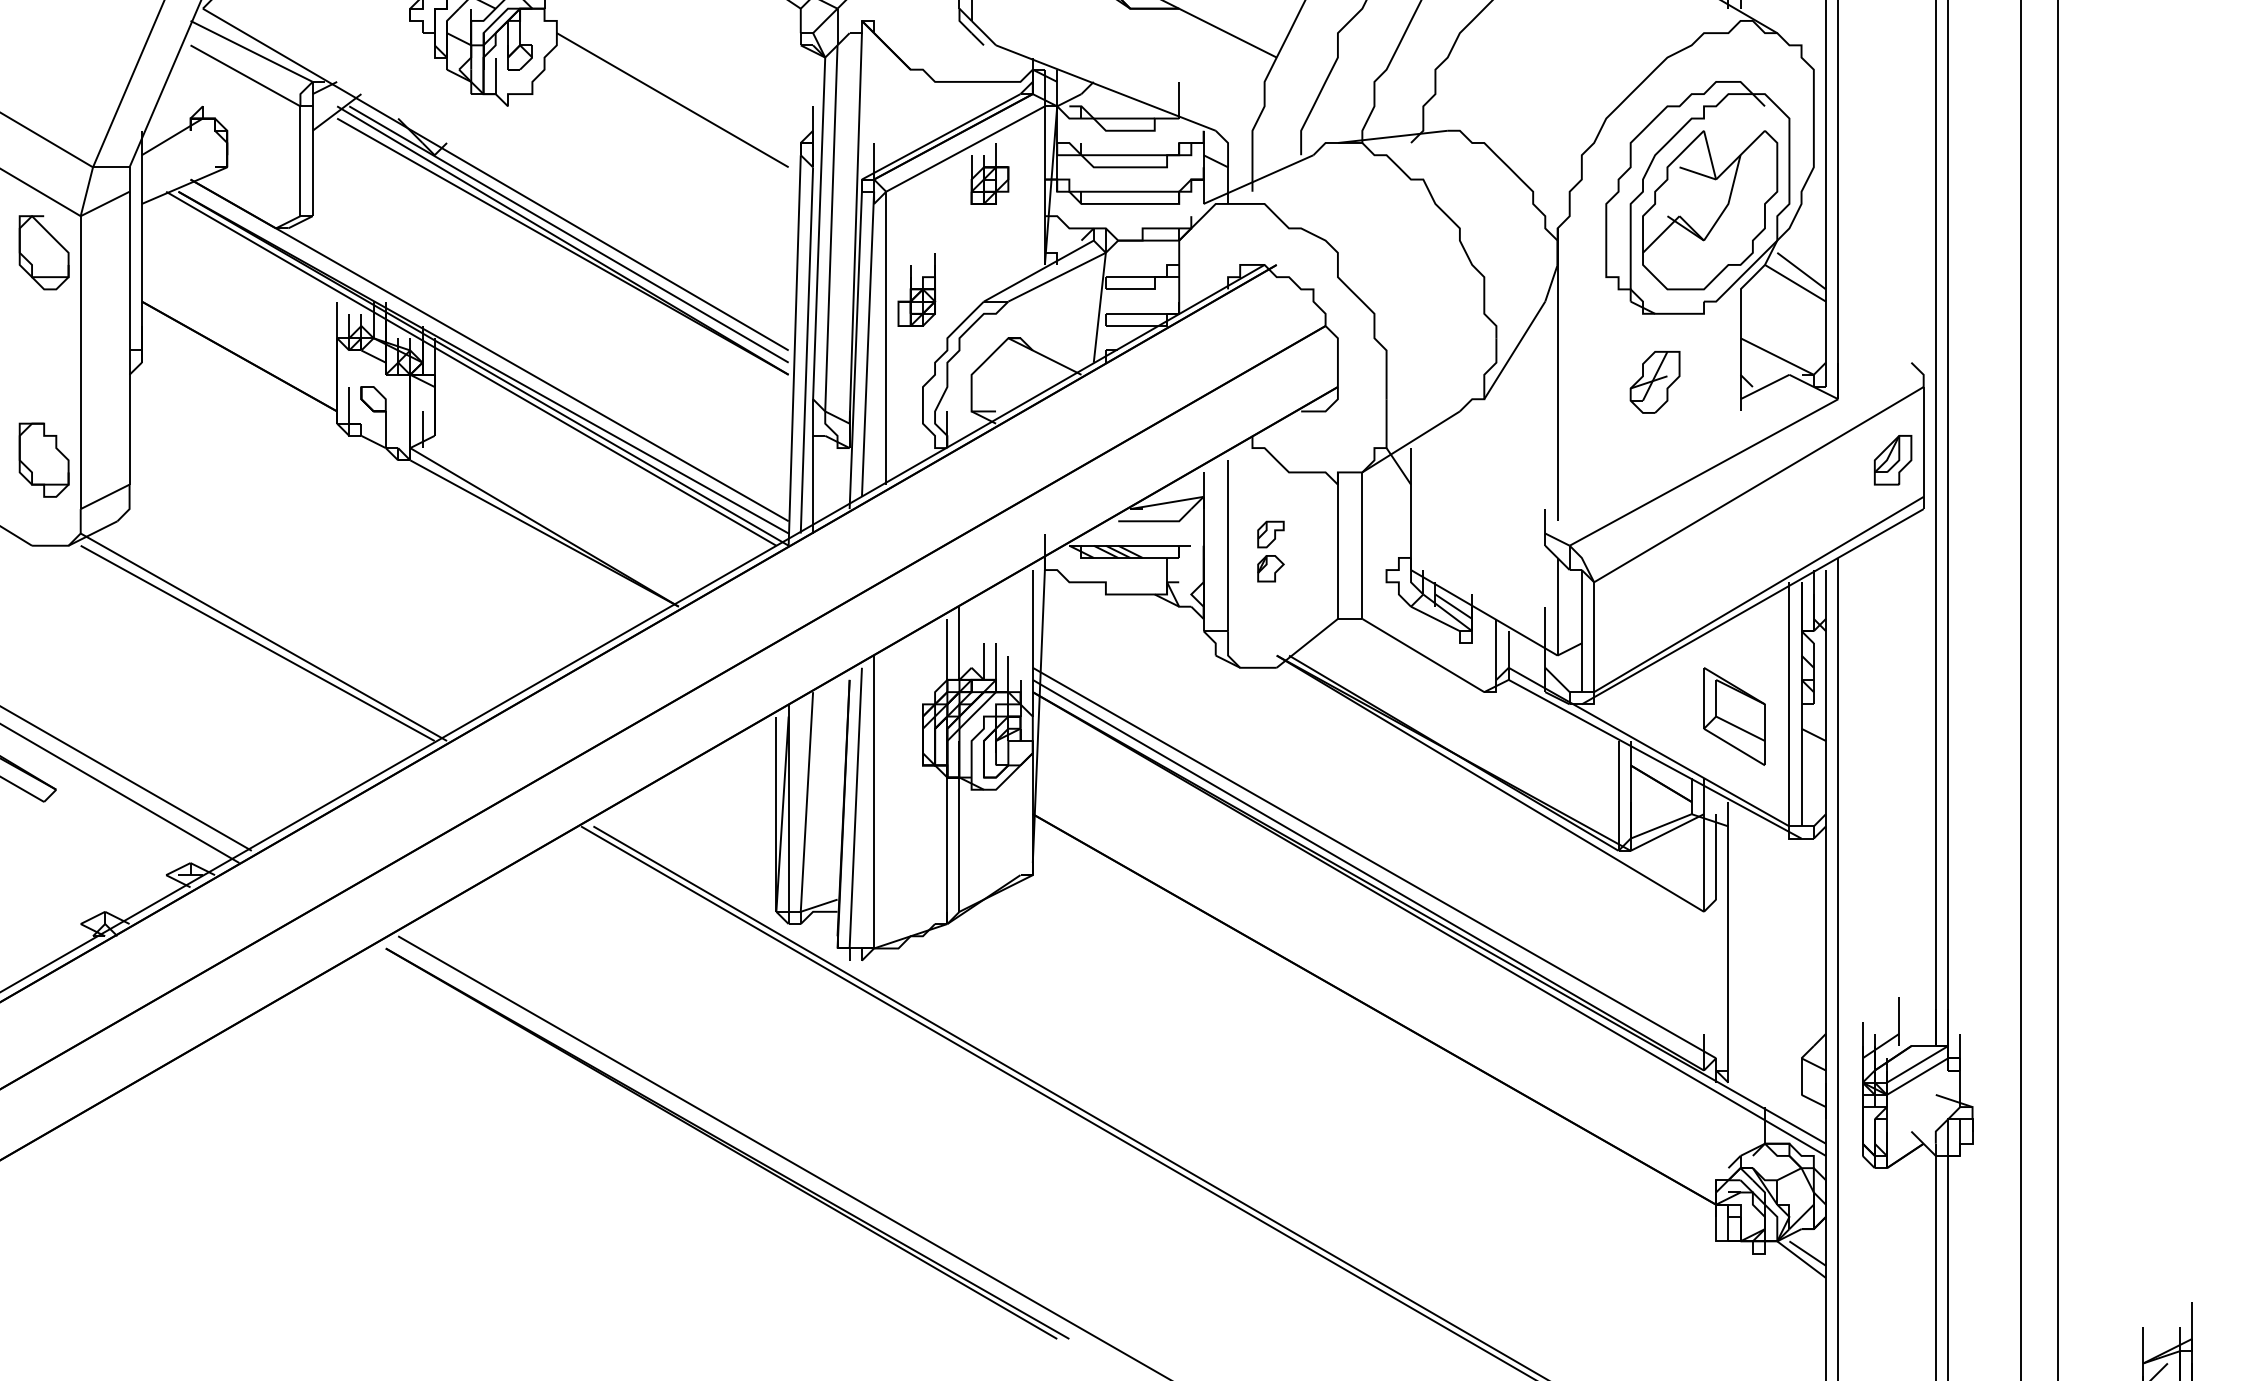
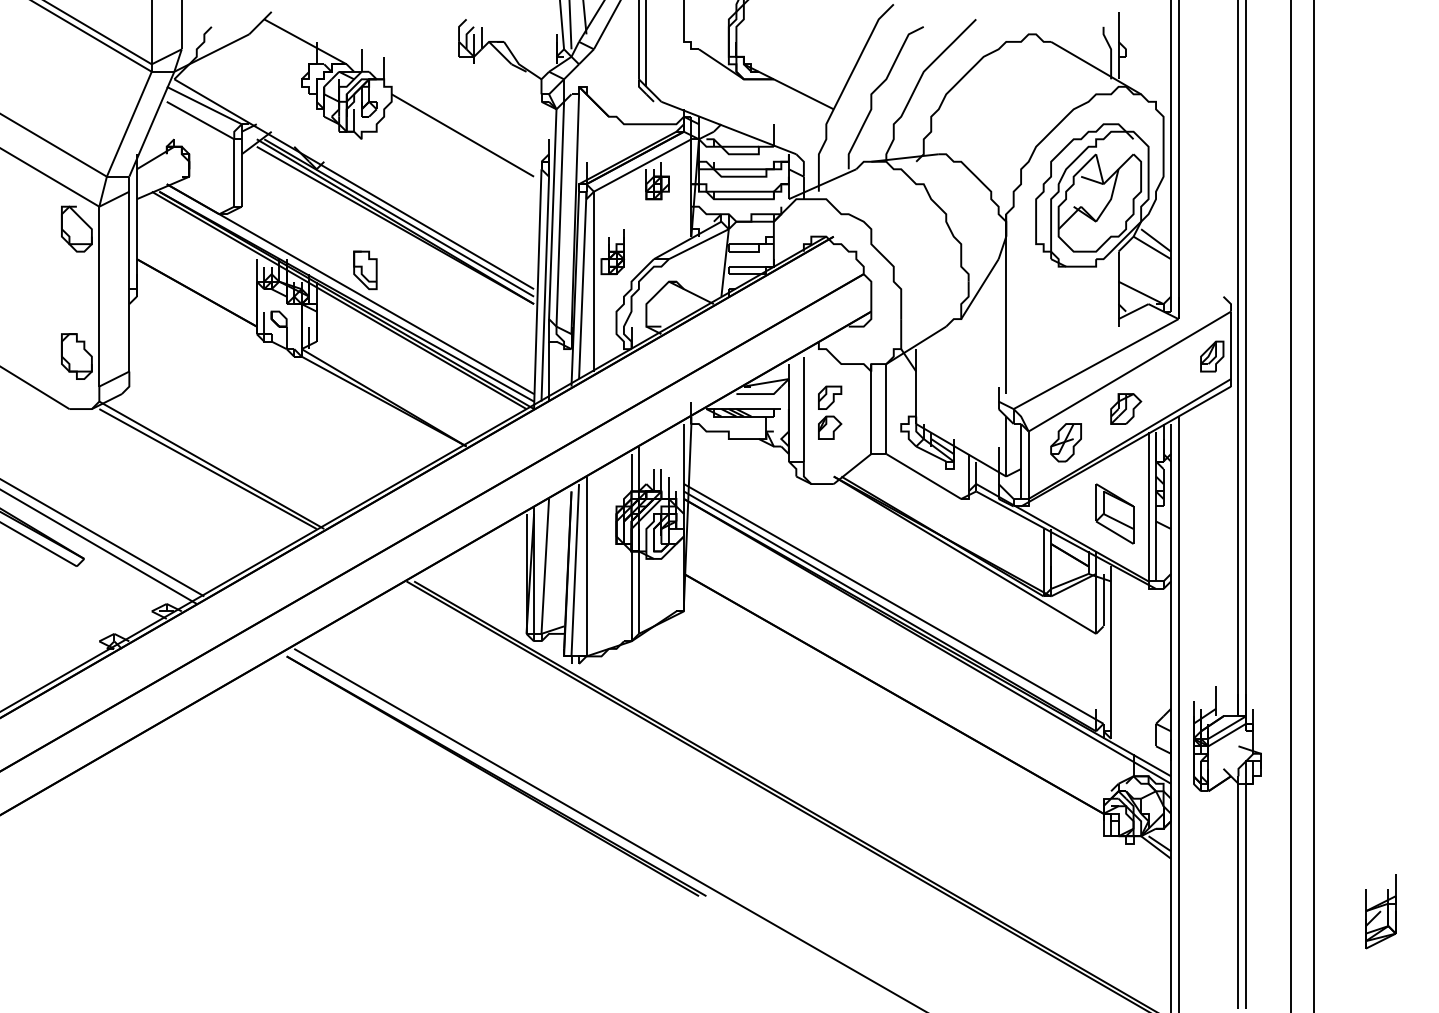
part: (514, 320) -> (365, 270), added
part: (1654, 381) -> (1065, 442), moved
part: (1753, 544) -> (1126, 408), added
part: (1271, 551) -> (830, 412), size x1.43

